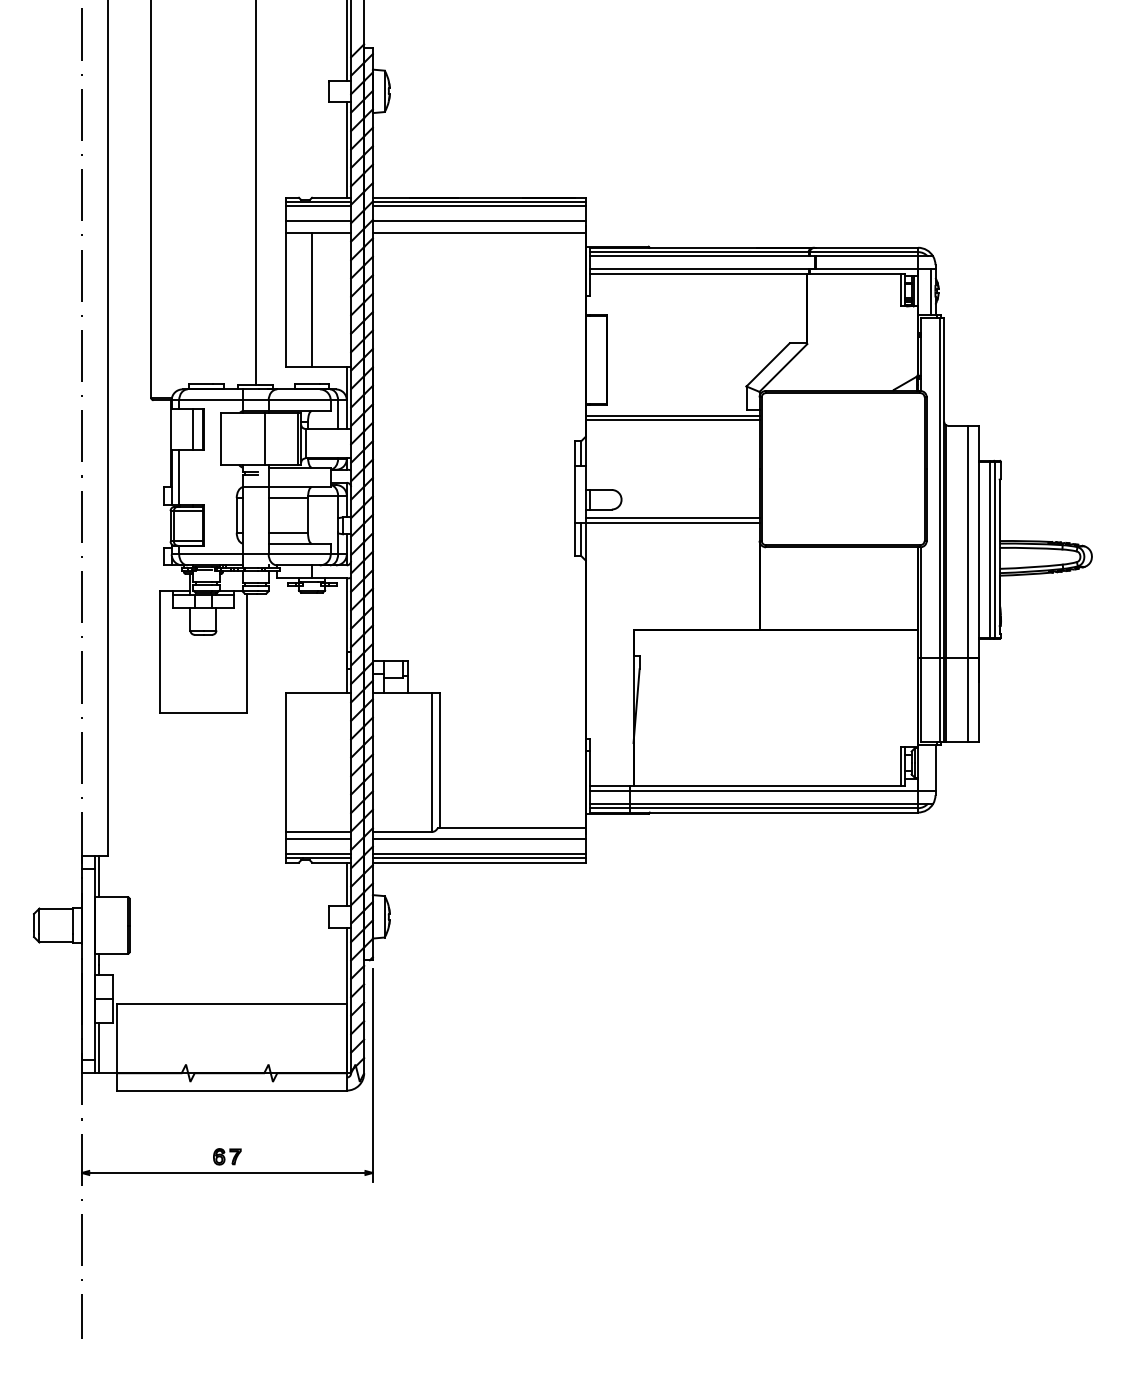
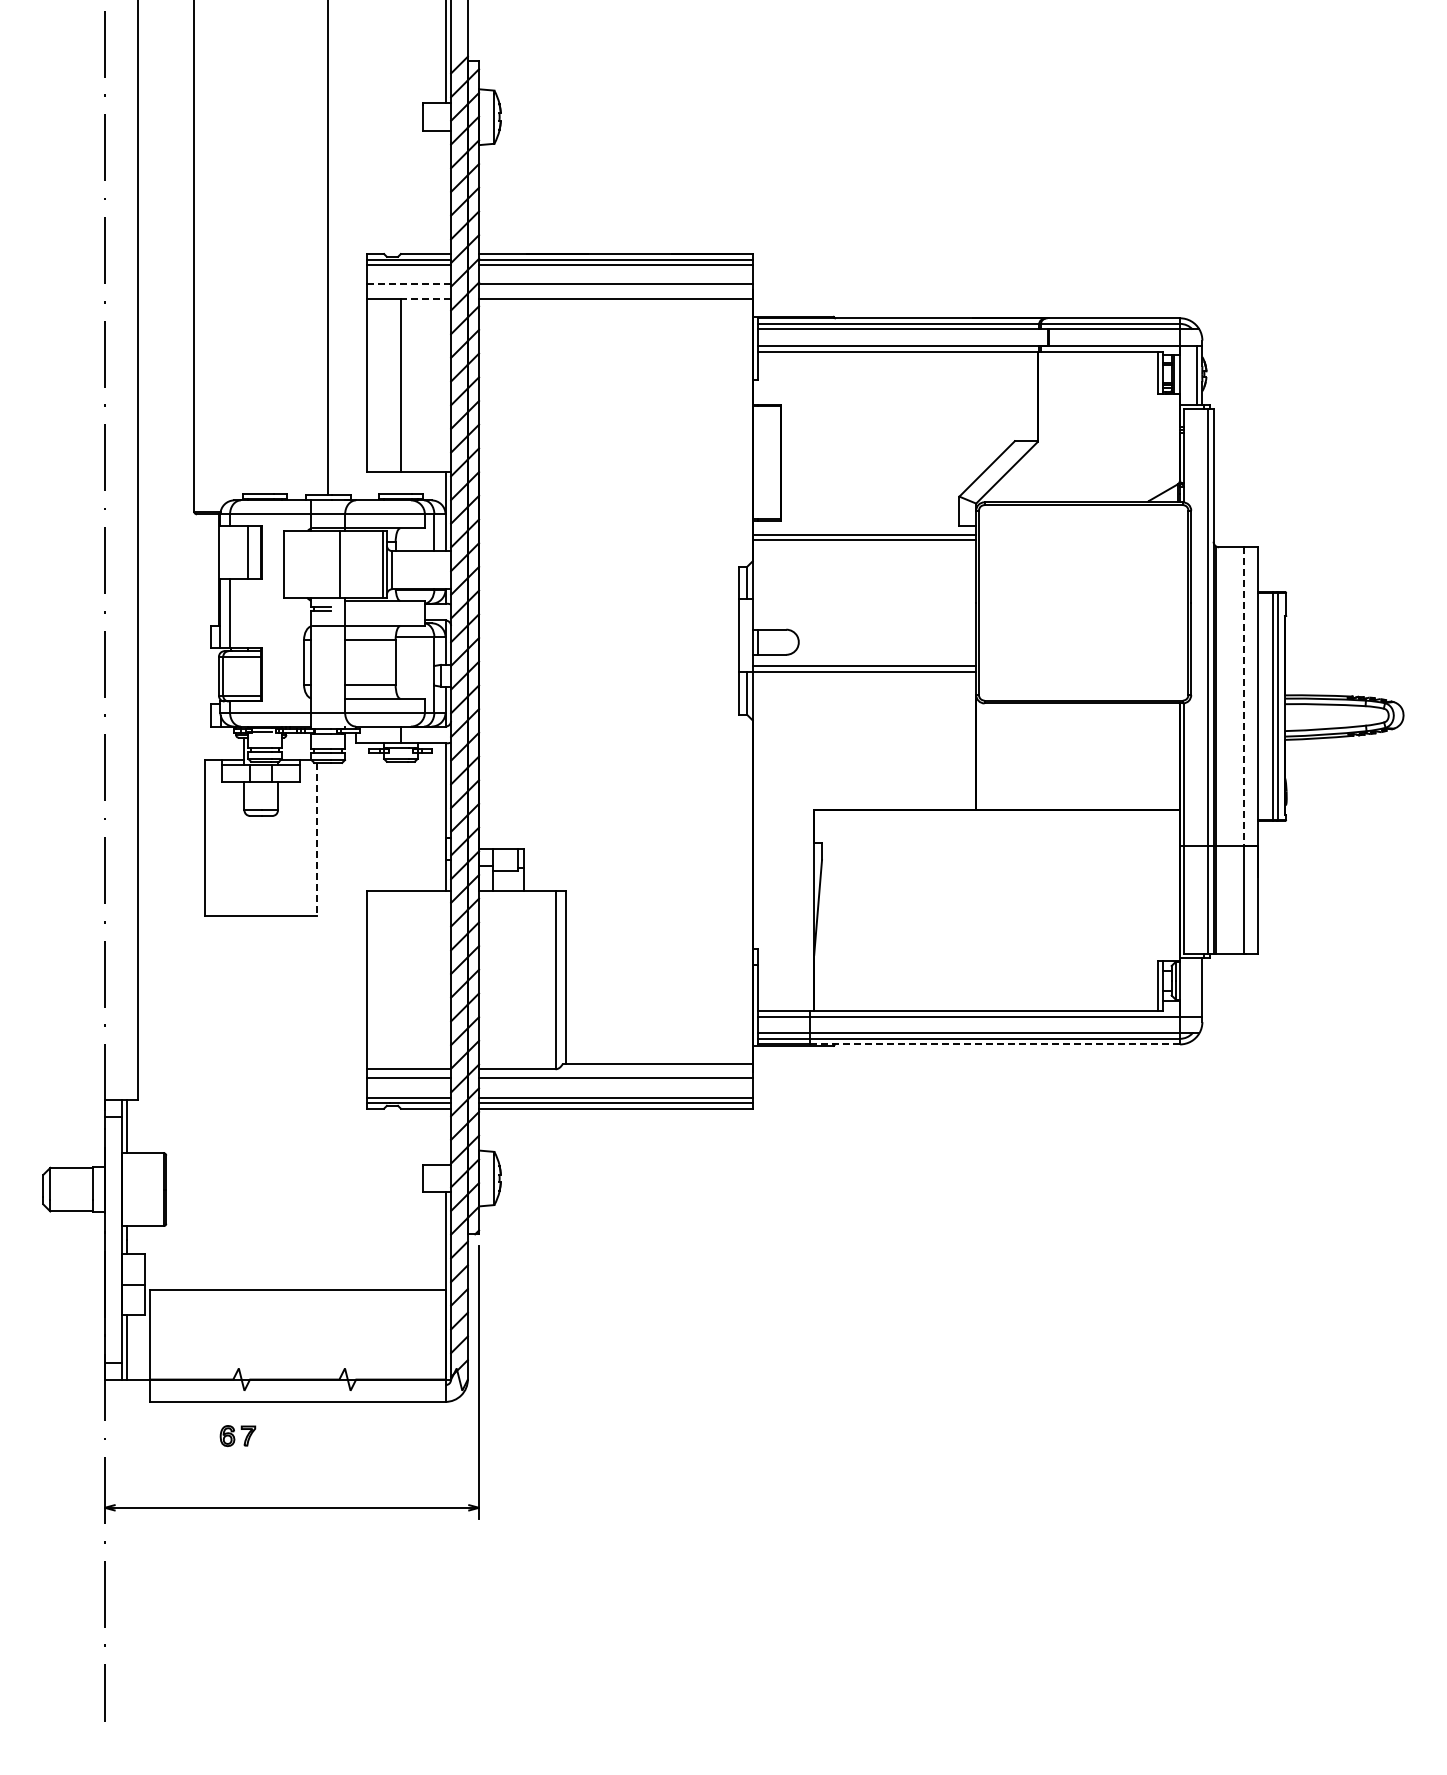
line: (346, 149) -> (445, 192), removed
line: (318, 221) -> (409, 284), solid -> dashed
line: (331, 232) -> (425, 298), solid -> dashed
line: (968, 542) -> (1244, 697), solid -> dashed
line: (247, 653) -> (317, 839), solid -> dashed
line: (774, 812) -> (995, 1044), solid -> dashed
line: (346, 884) -> (445, 1136), removed
part: (226, 1157) -> (237, 1436), moved

